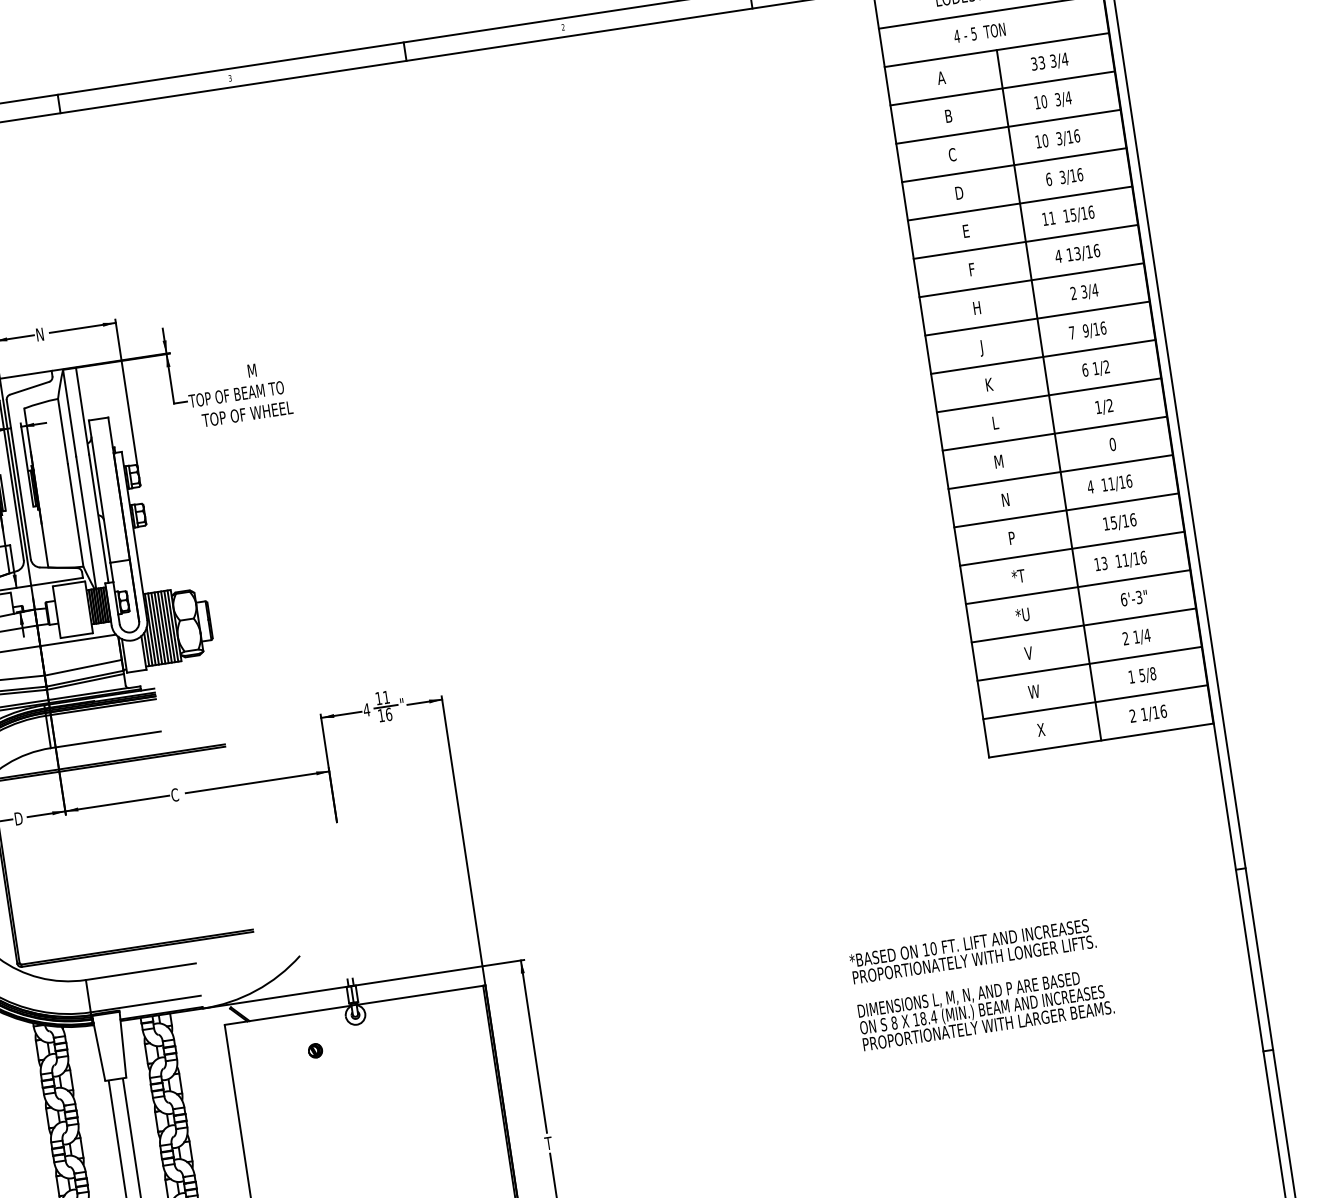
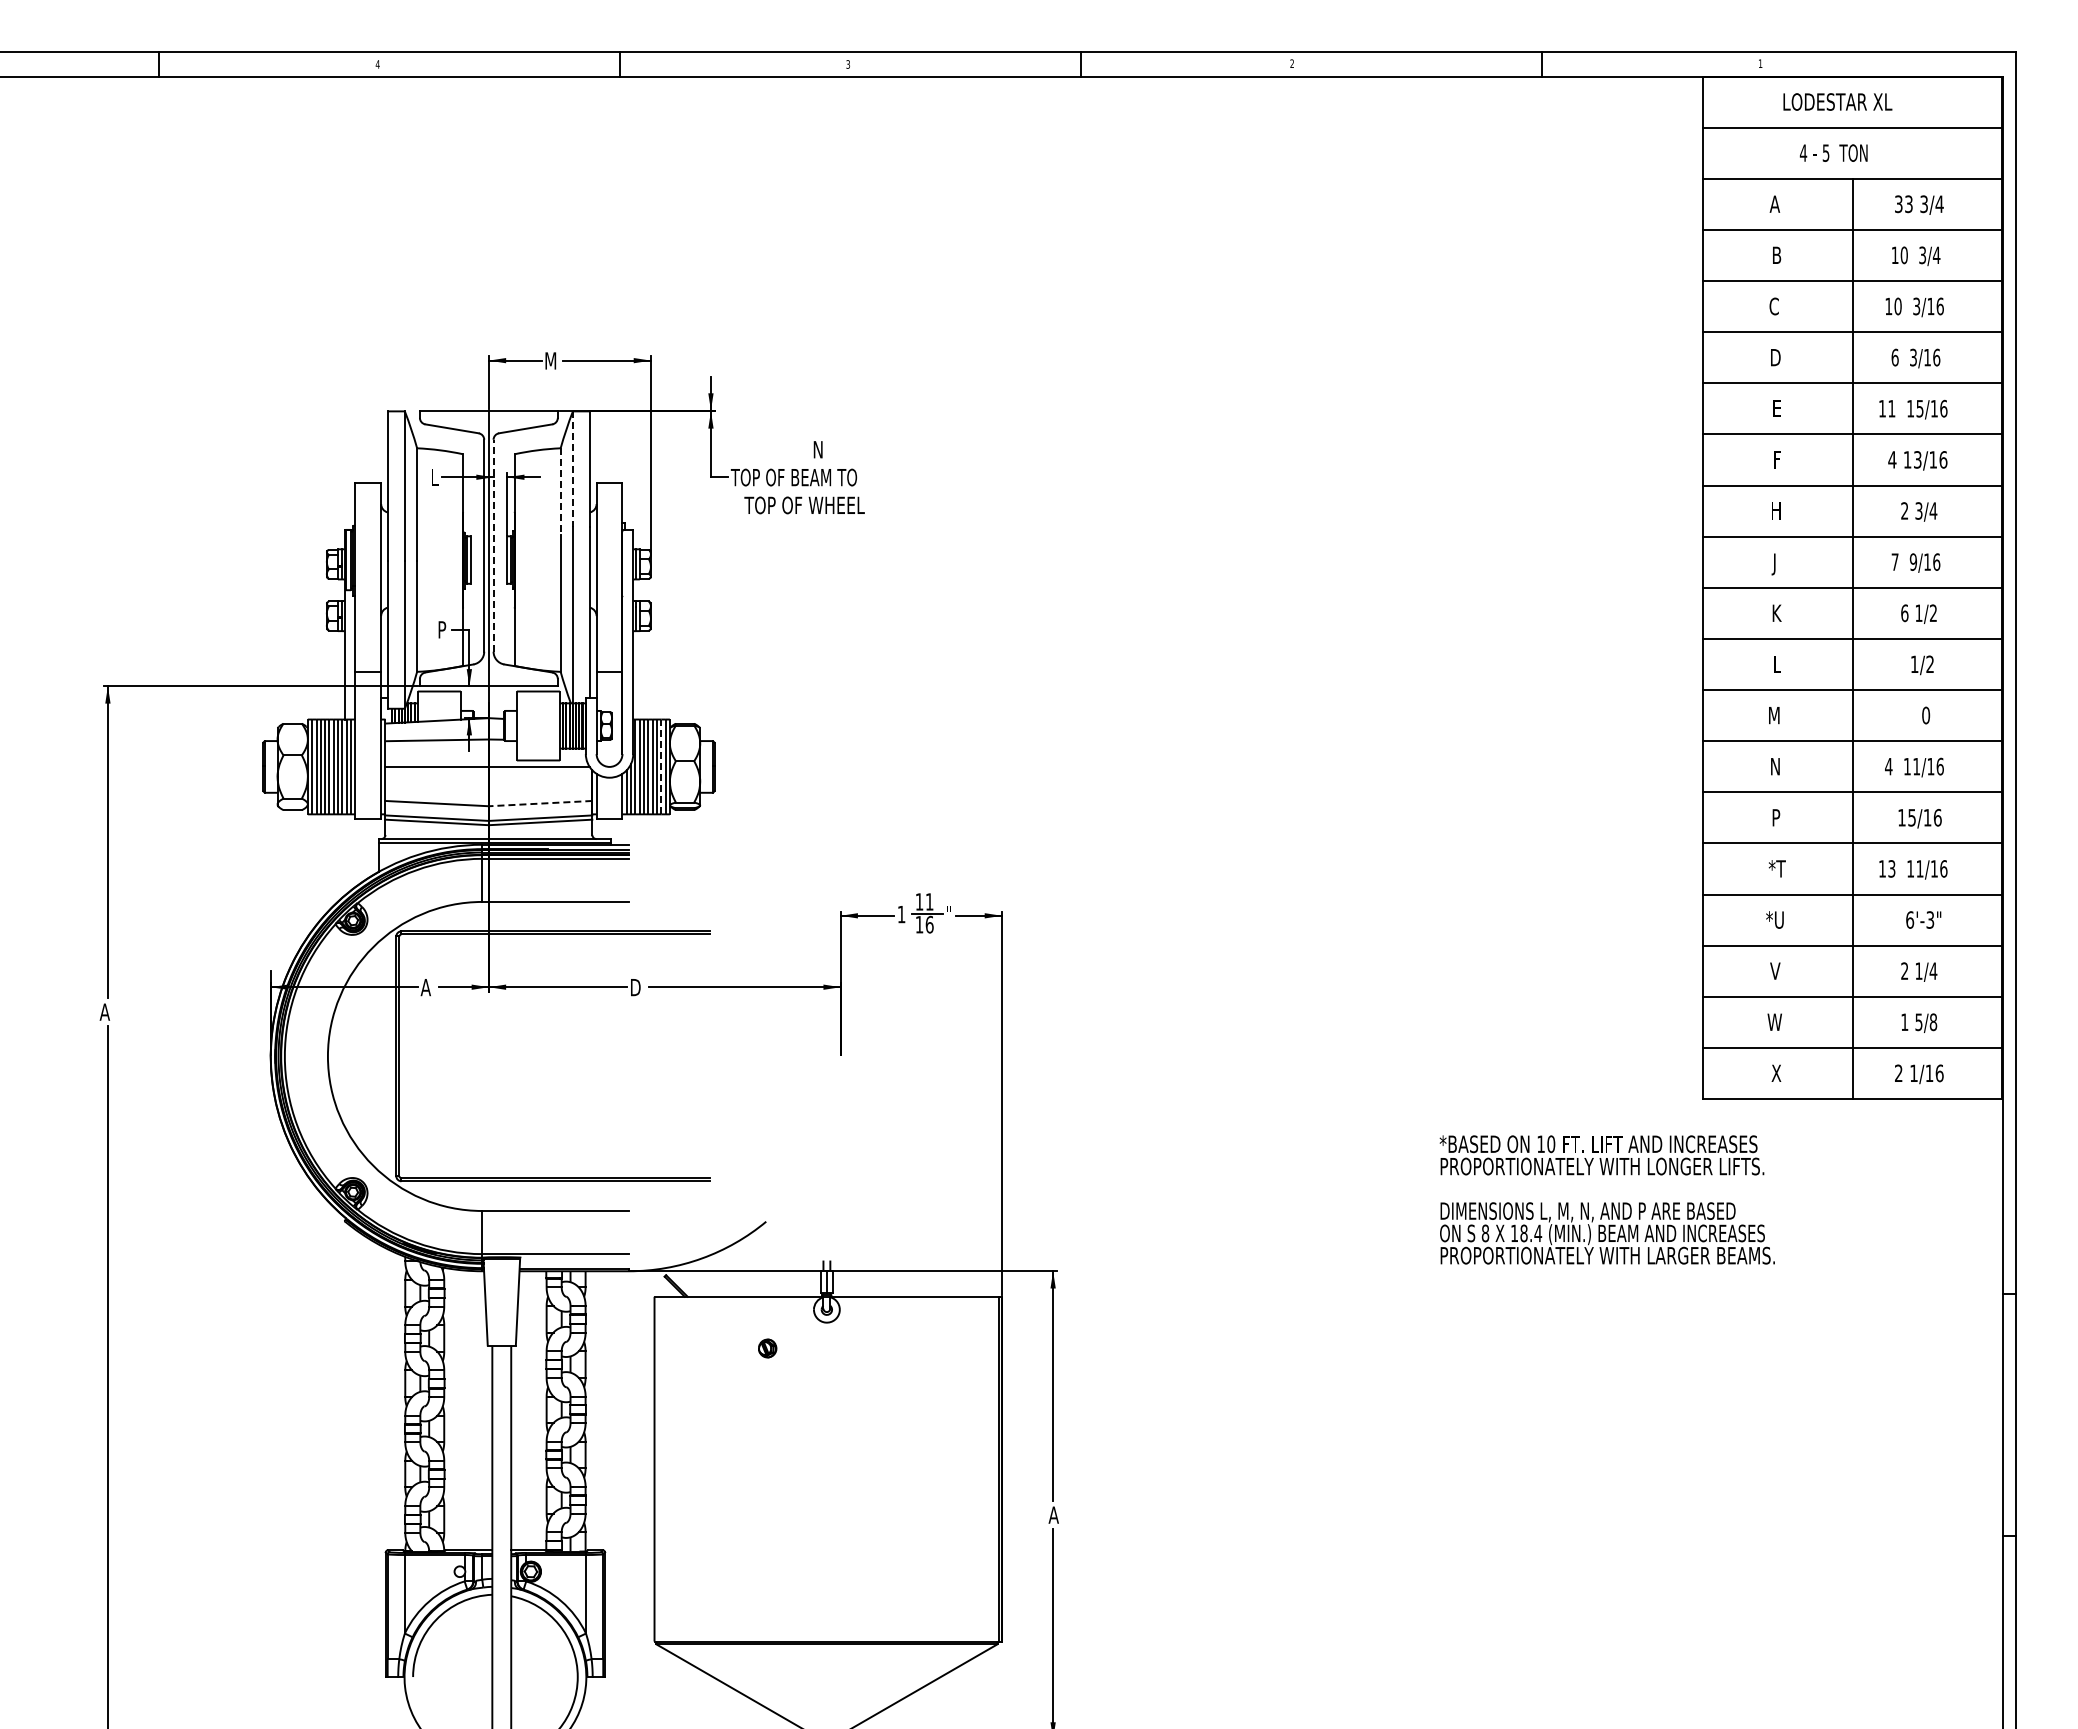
text: (41, 334) -> (551, 360), N -> M
text: (252, 370) -> (819, 449), M -> N
line: (69, 413) -> (572, 469), solid -> dashed
line: (62, 432) -> (560, 492), solid -> dashed
line: (18, 479) -> (493, 545), solid -> dashed
line: (169, 626) -> (661, 766), solid -> dashed
line: (83, 667) -> (540, 803), solid -> dashed
text: (366, 710) -> (901, 914), 4 -> 1
text: (175, 794) -> (635, 987), C -> D
text: (17, 818) -> (425, 987), D -> A
text: (981, 983) -> (1606, 1199), moved
text: (548, 1142) -> (1053, 1514), T -> A

